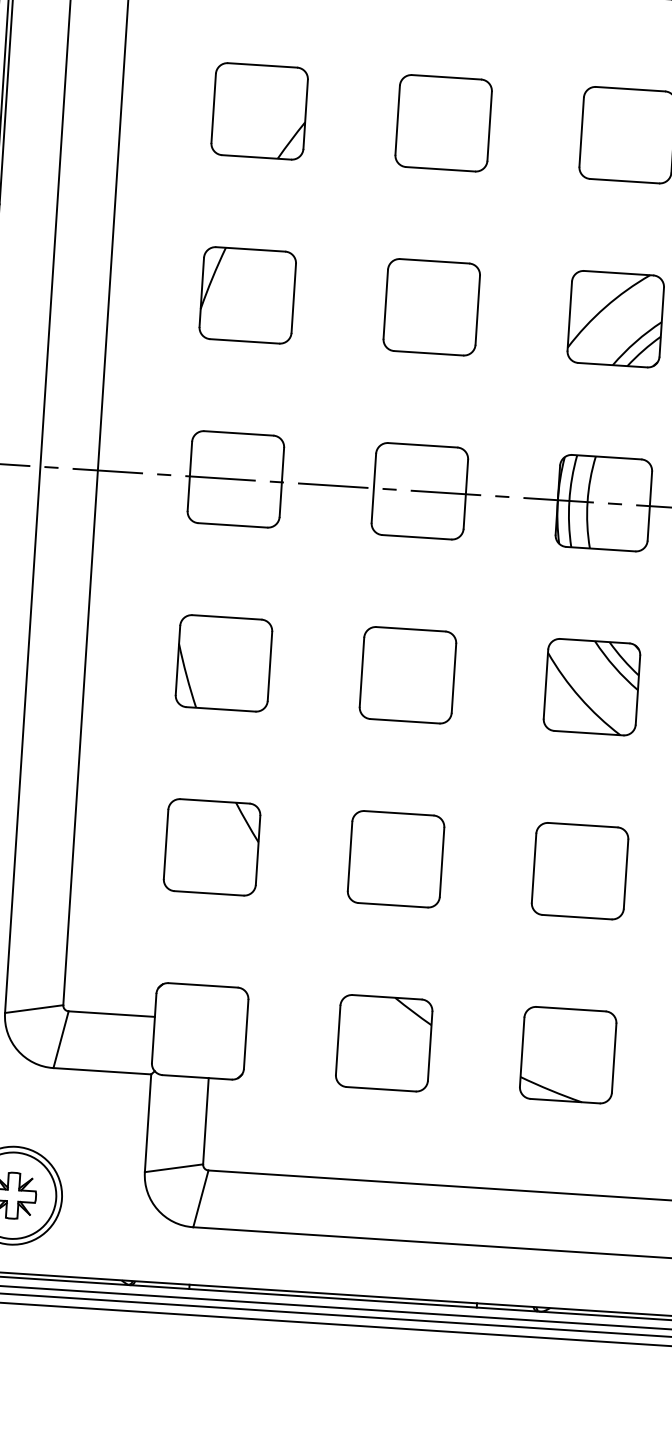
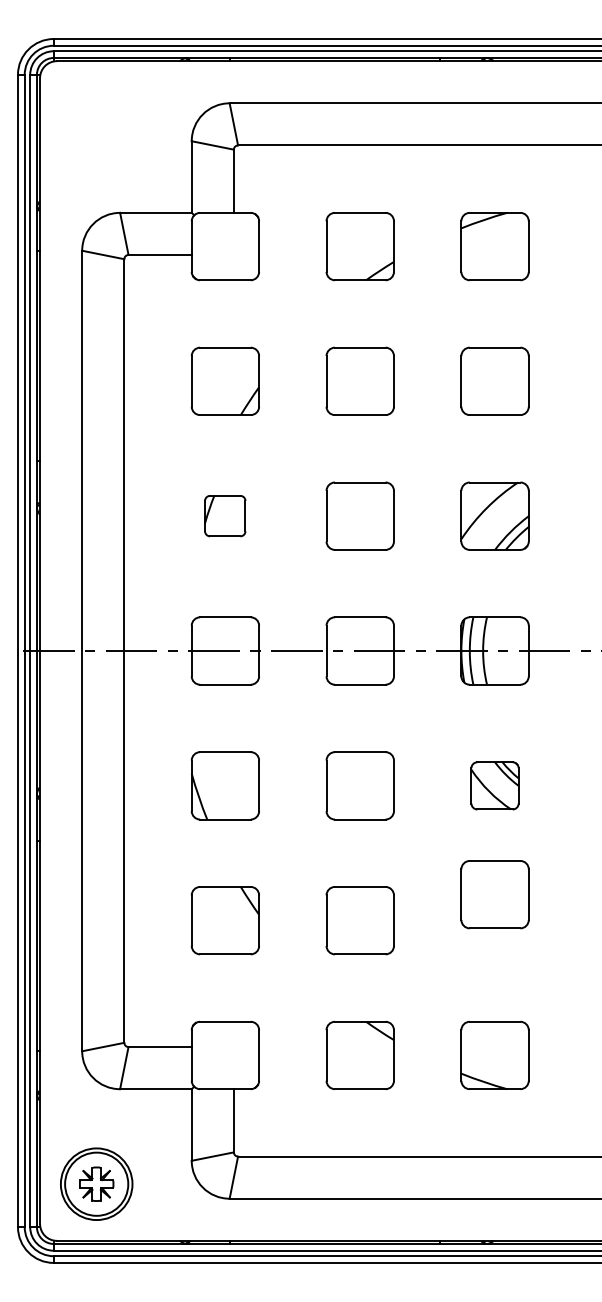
part: (246, 294) -> (224, 515), size x0.6
part: (591, 686) -> (494, 785), size x0.7
part: (579, 870) -> (494, 894), moved

